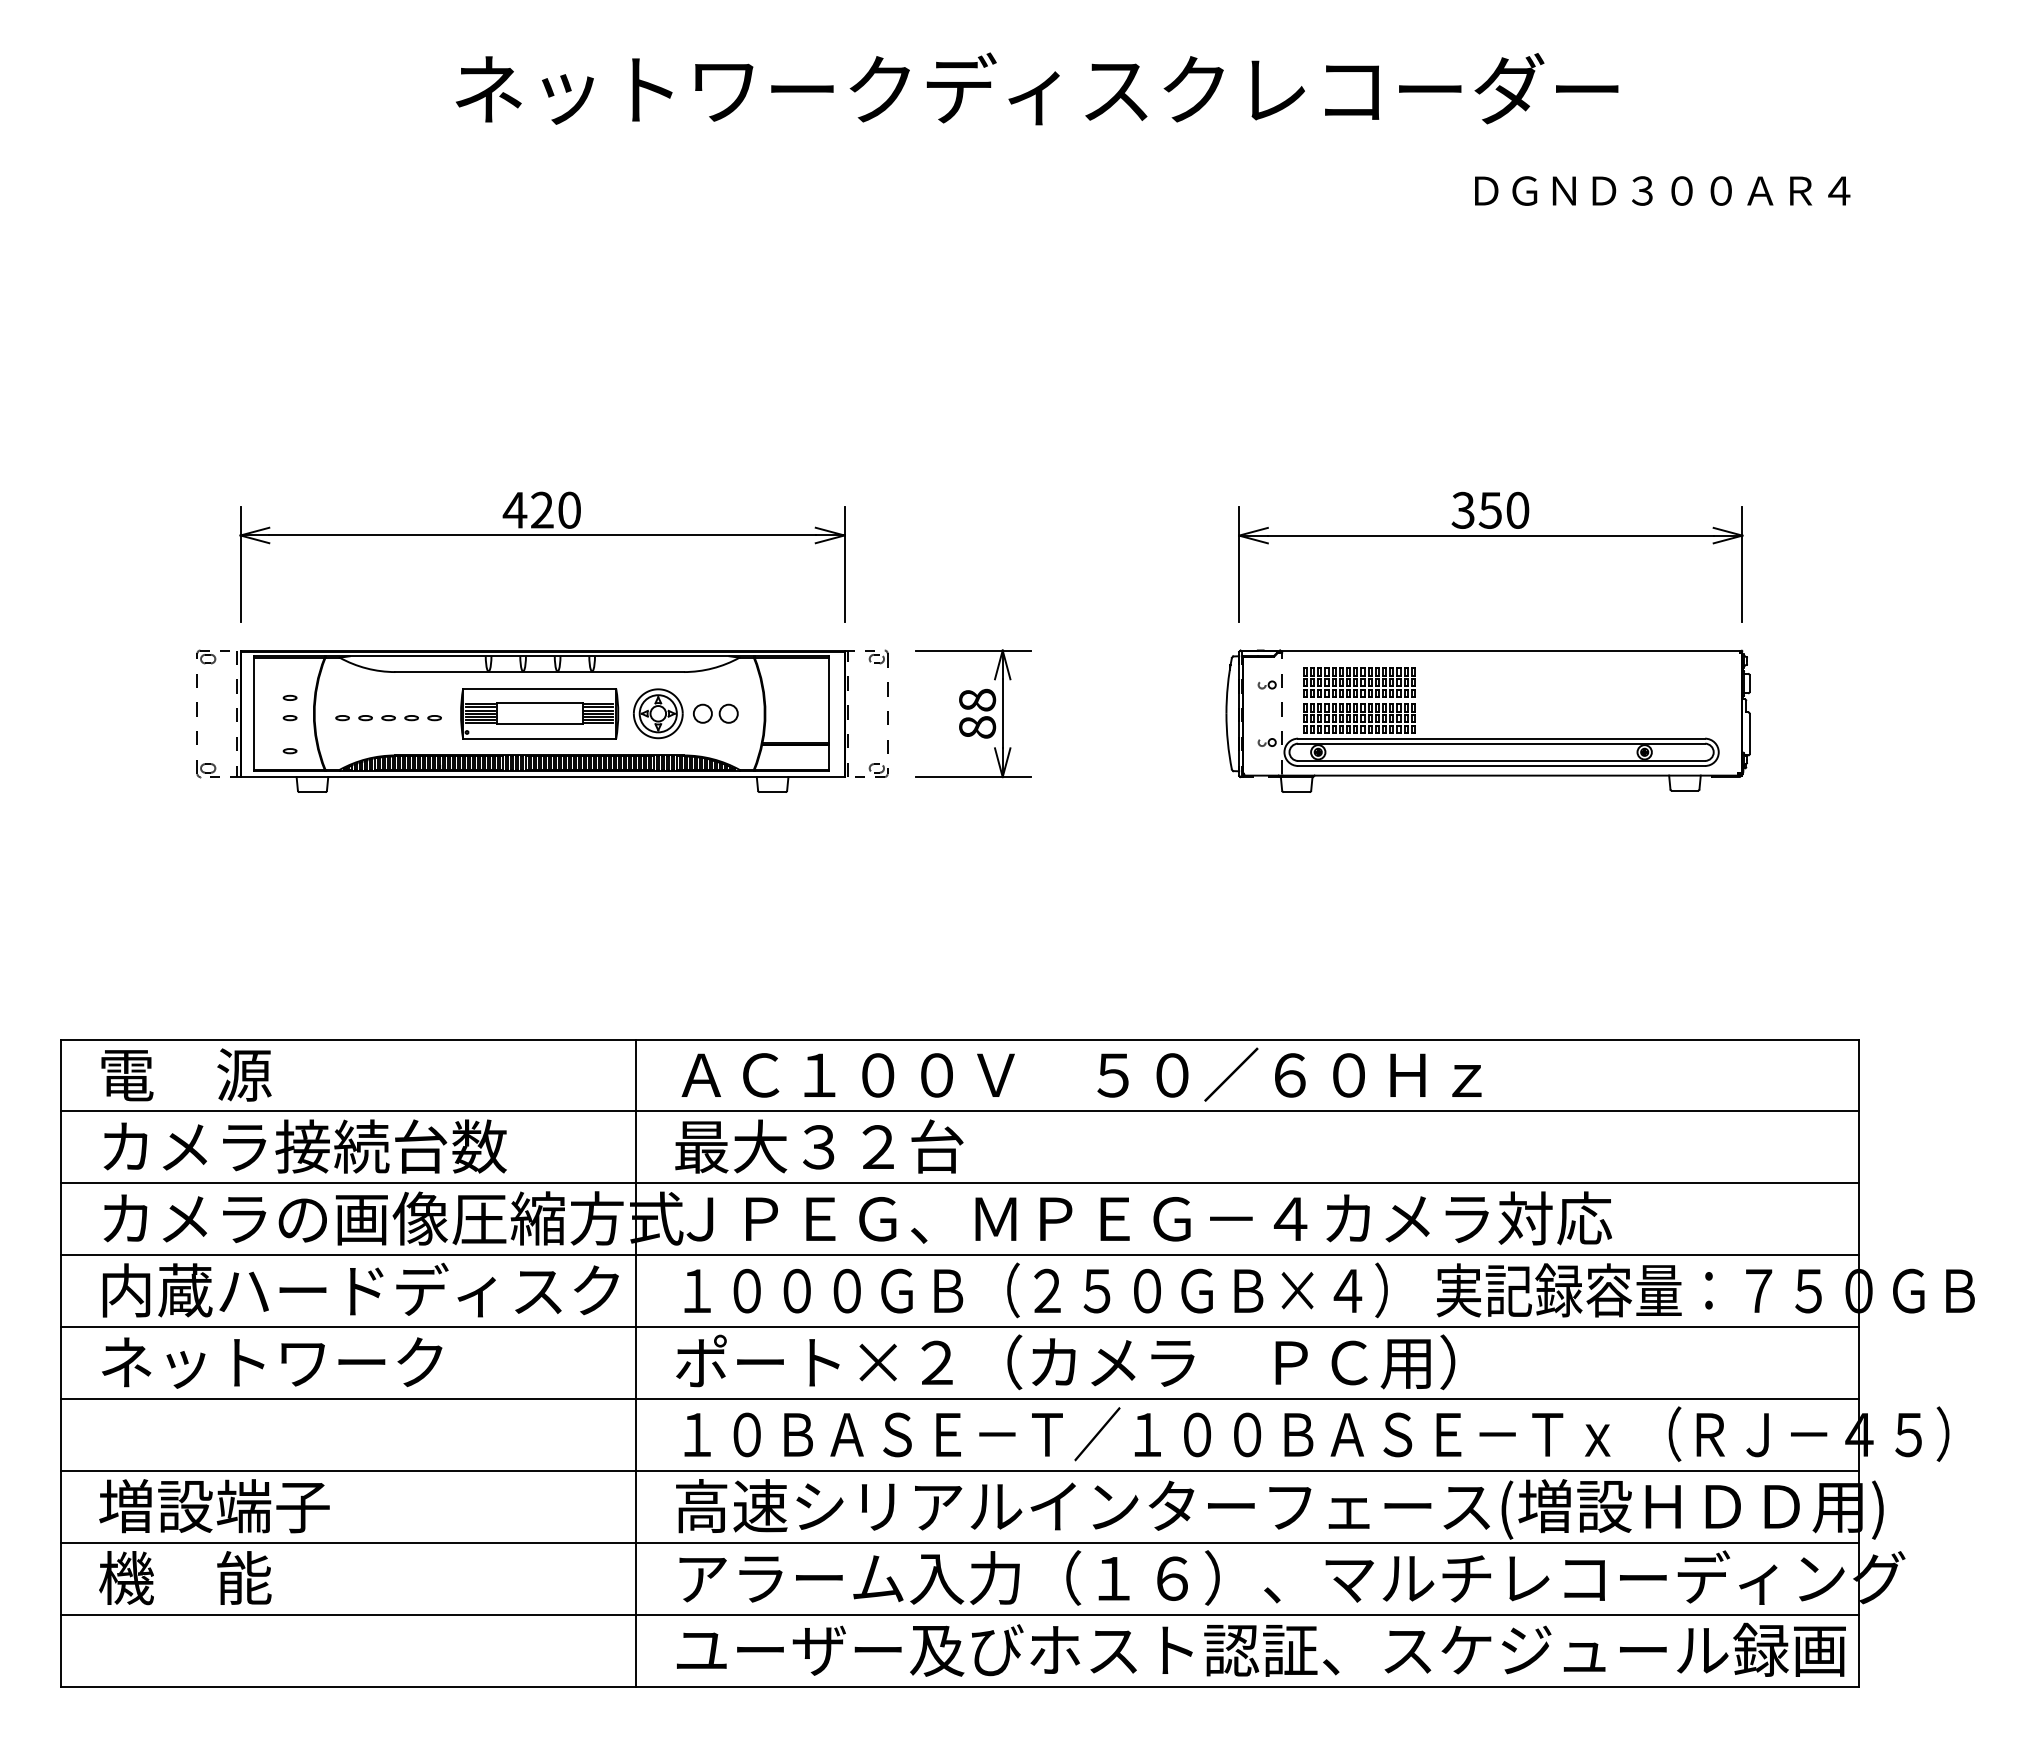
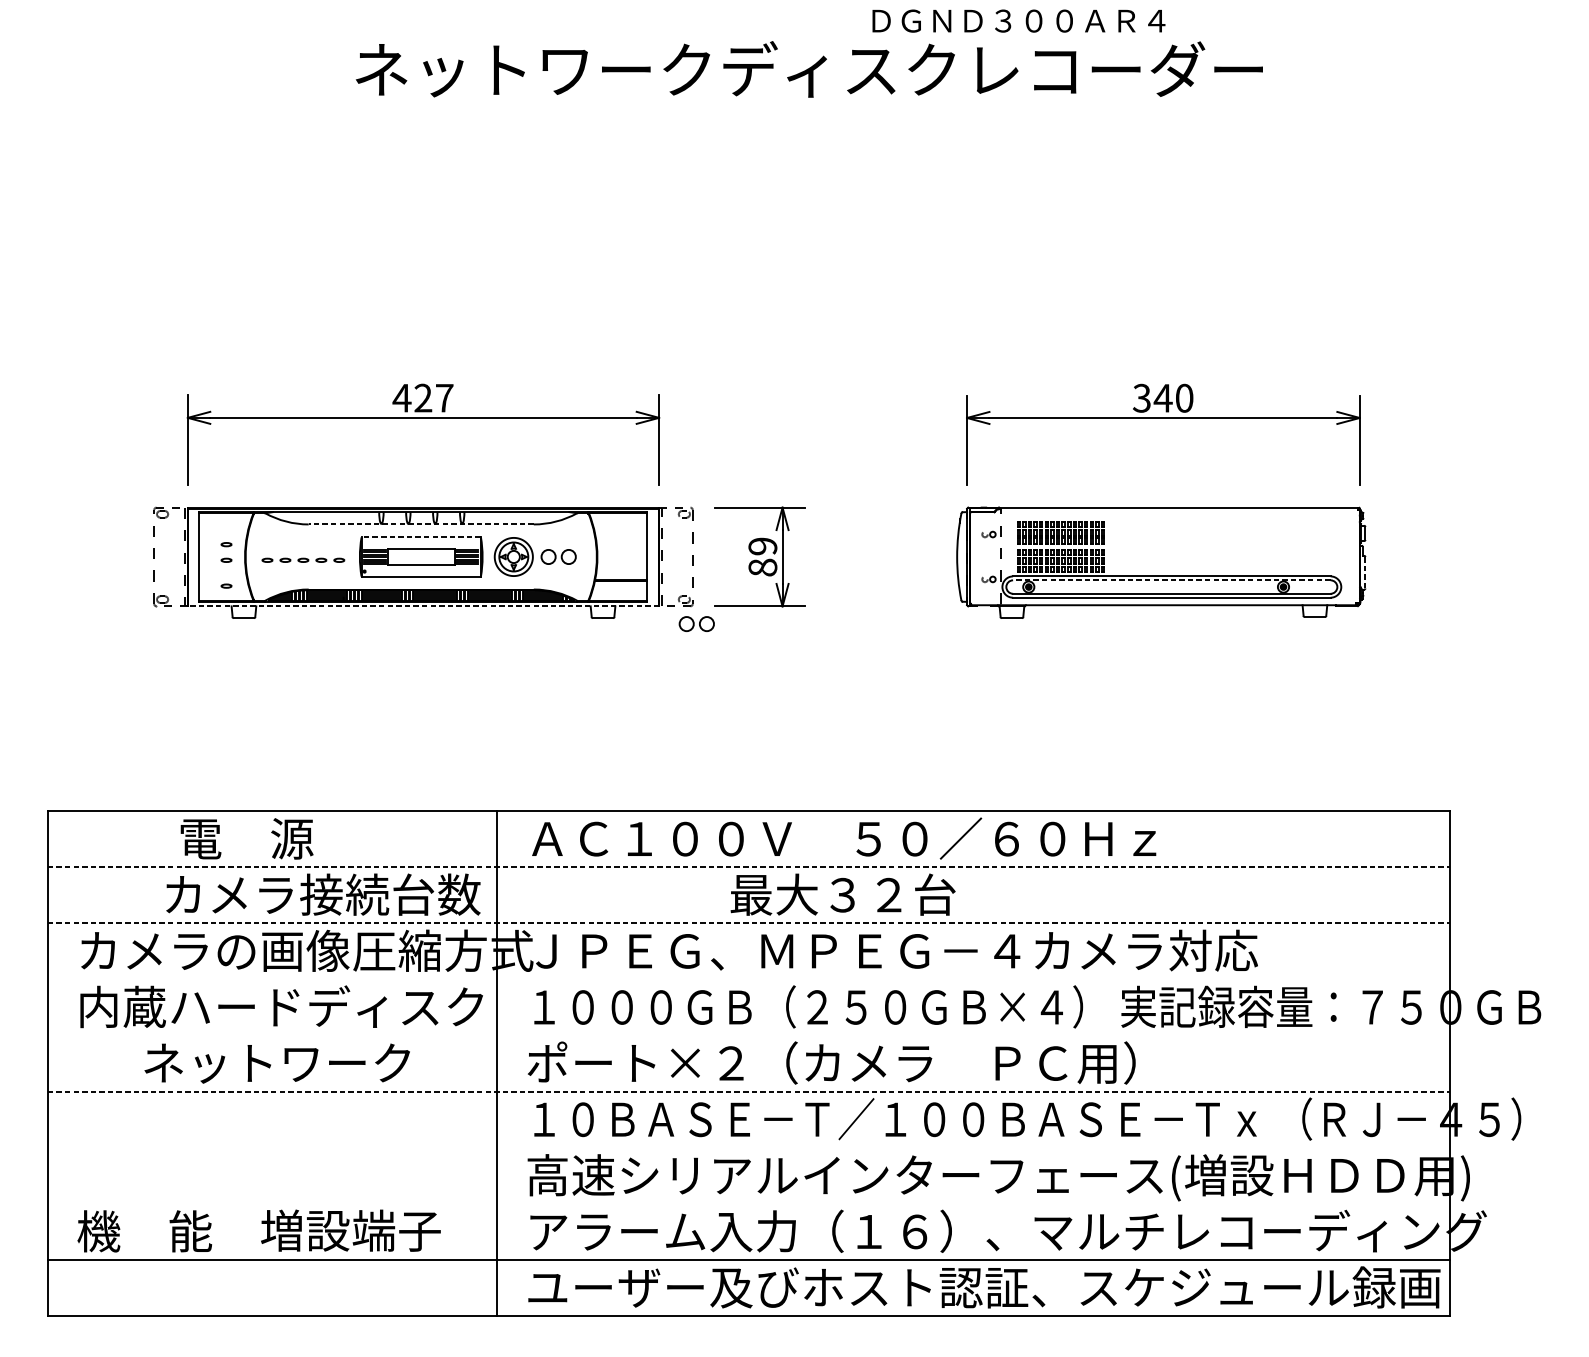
text: (1662, 190) -> (1018, 20), moved
text: (569, 509) -> (444, 397), 420 -> 427
text: (1490, 510) -> (1163, 398), 350 -> 340
line: (539, 672) -> (421, 524), solid -> dashed
line: (539, 688) -> (421, 537), solid -> dashed
text: (977, 699) -> (762, 545), 88 -> 89
line: (1749, 733) -> (1365, 572), solid -> dashed
line: (1501, 743) -> (1171, 580), solid -> dashed
line: (542, 777) -> (423, 606), solid -> dashed
part: (892, 799) -> (696, 623), added
text: (186, 1074) -> (247, 838), moved
line: (959, 1111) -> (748, 867), solid -> dashed
text: (304, 1146) -> (322, 894), moved
text: (819, 1146) -> (843, 894), moved
line: (959, 1183) -> (748, 923), solid -> dashed
line: (959, 1255) -> (748, 979), removed
line: (959, 1327) -> (748, 1035), removed
text: (272, 1362) -> (277, 1063), moved
line: (959, 1399) -> (748, 1092), solid -> dashed
line: (959, 1470) -> (748, 1147), removed
text: (214, 1506) -> (350, 1230), moved
line: (959, 1542) -> (748, 1203), removed

